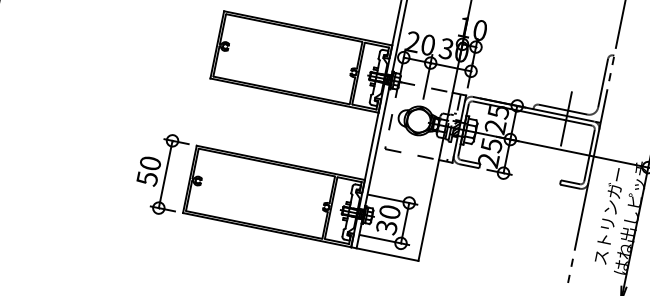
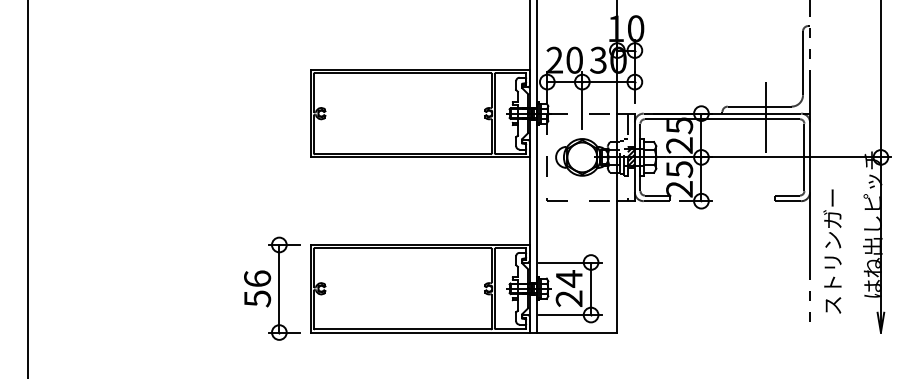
text: (150, 163) -> (257, 278), 50 -> 56
text: (609, 215) -> (832, 251), moved
text: (387, 219) -> (568, 288), 30 -> 24

